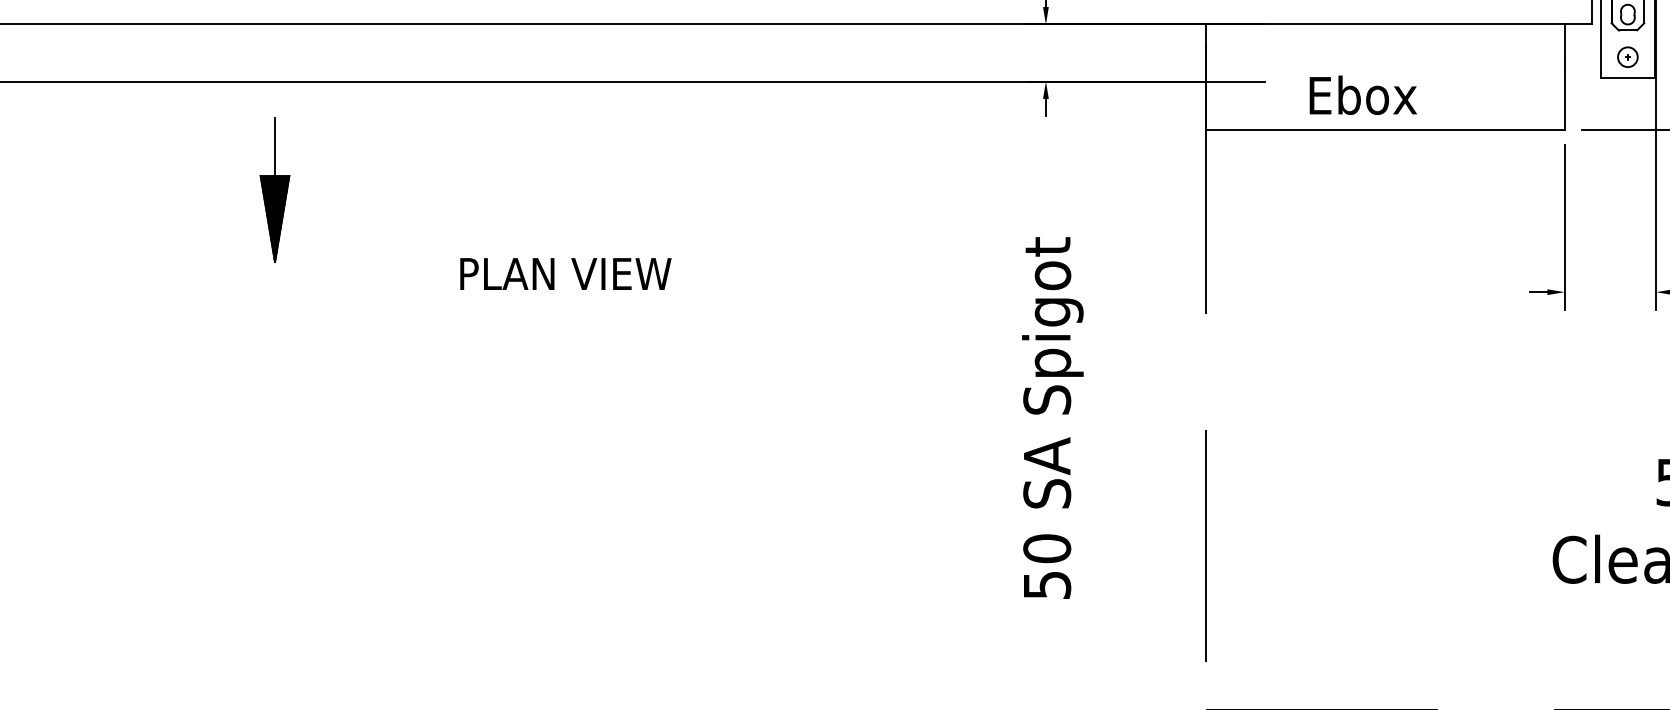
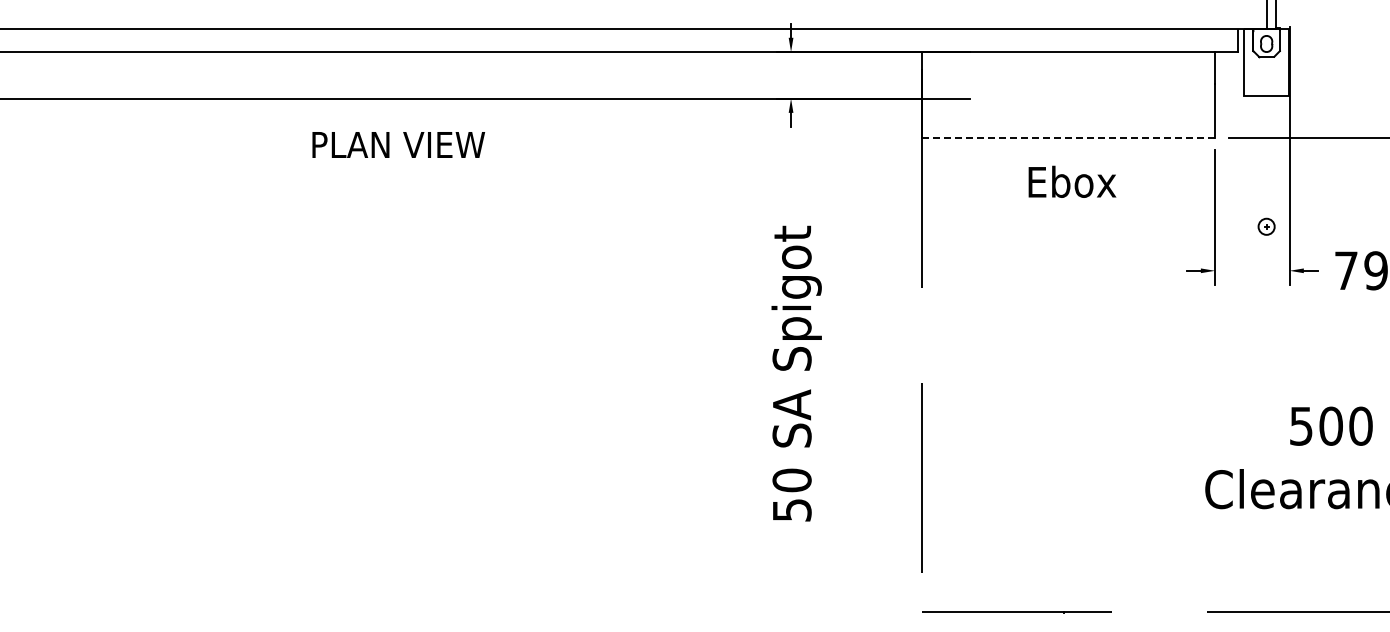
part: (1627, 56) -> (1266, 226), moved
text: (1363, 94) -> (1072, 181), moved
line: (1385, 129) -> (1068, 137), solid -> dashed
part: (274, 190) -> (160, 187), removed
text: (565, 273) -> (398, 144), moved

